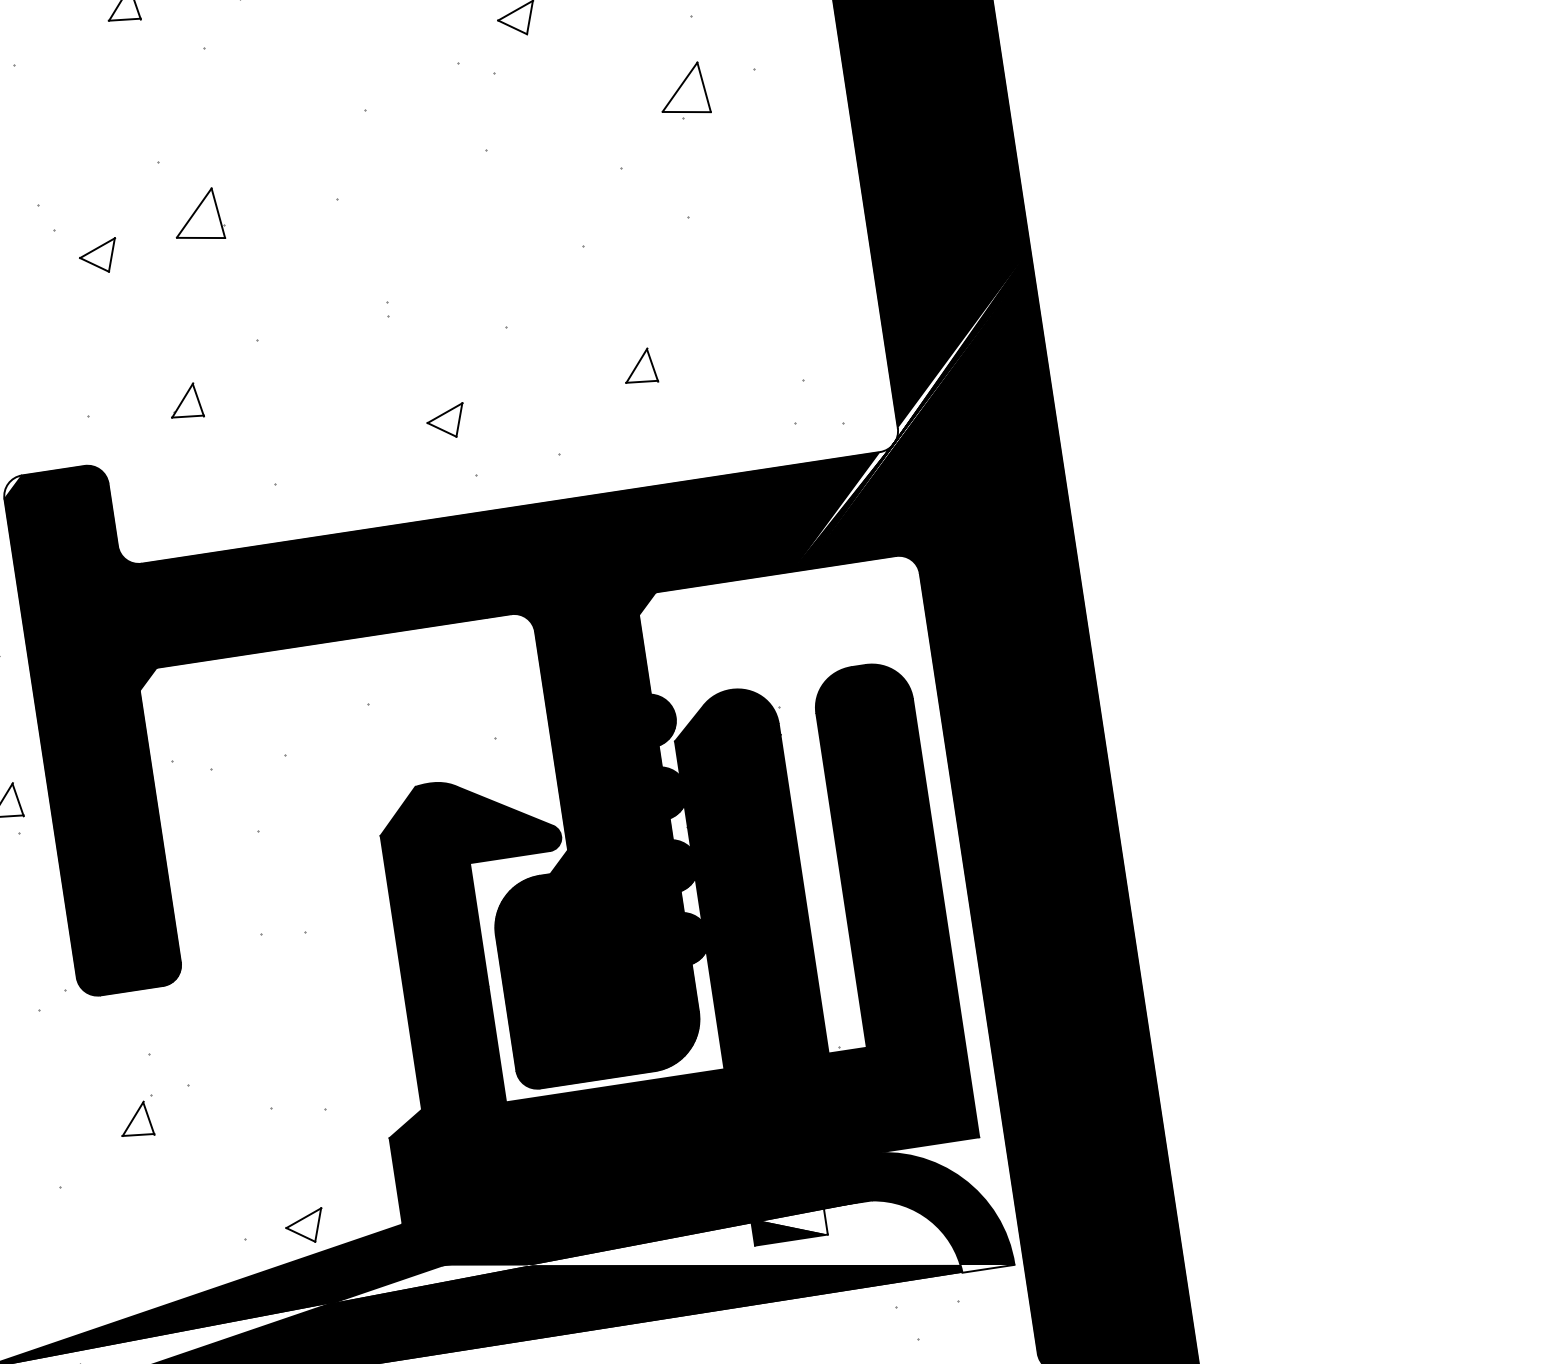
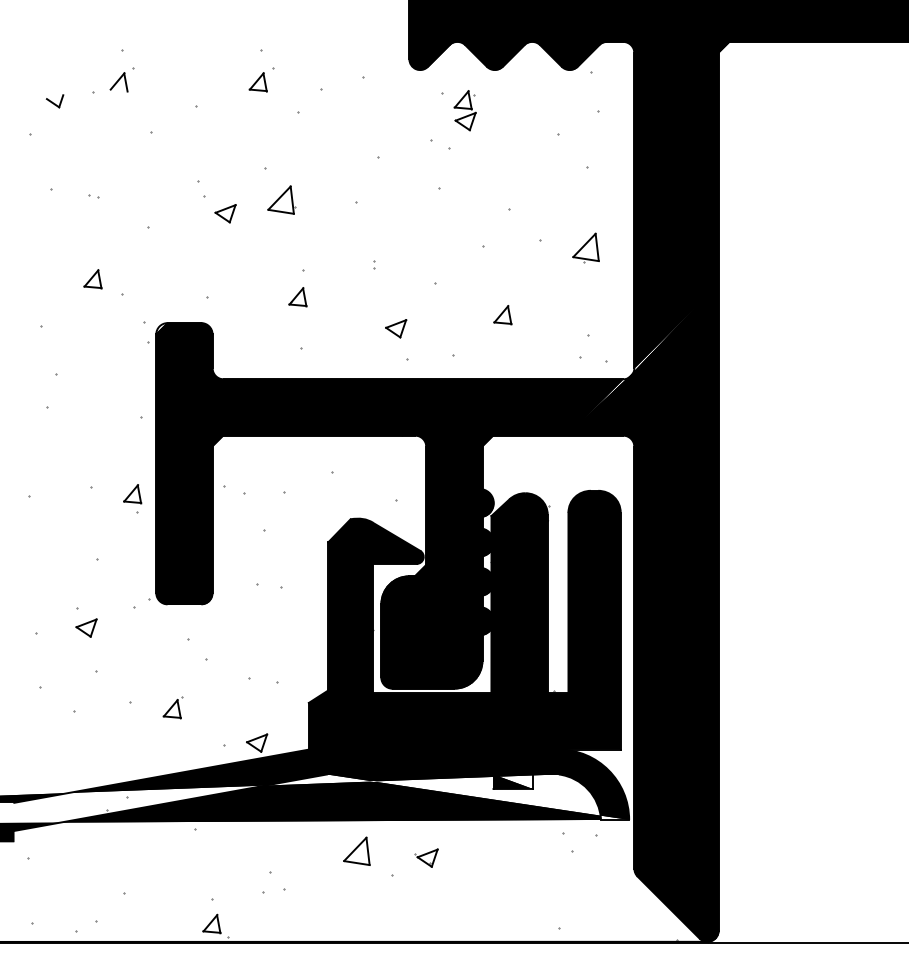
part: (682, 90) -> (585, 247), moved
part: (184, 402) -> (297, 297), moved
part: (136, 1117) -> (172, 707), moved

